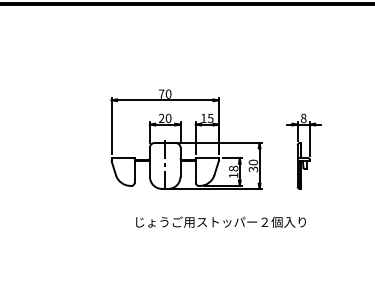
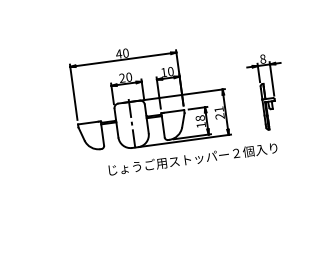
text: (161, 93) -> (118, 53), 70 -> 40
text: (210, 117) -> (170, 70), 15 -> 10
text: (253, 165) -> (219, 112), 30 -> 21
text: (220, 221) -> (192, 158), moved

